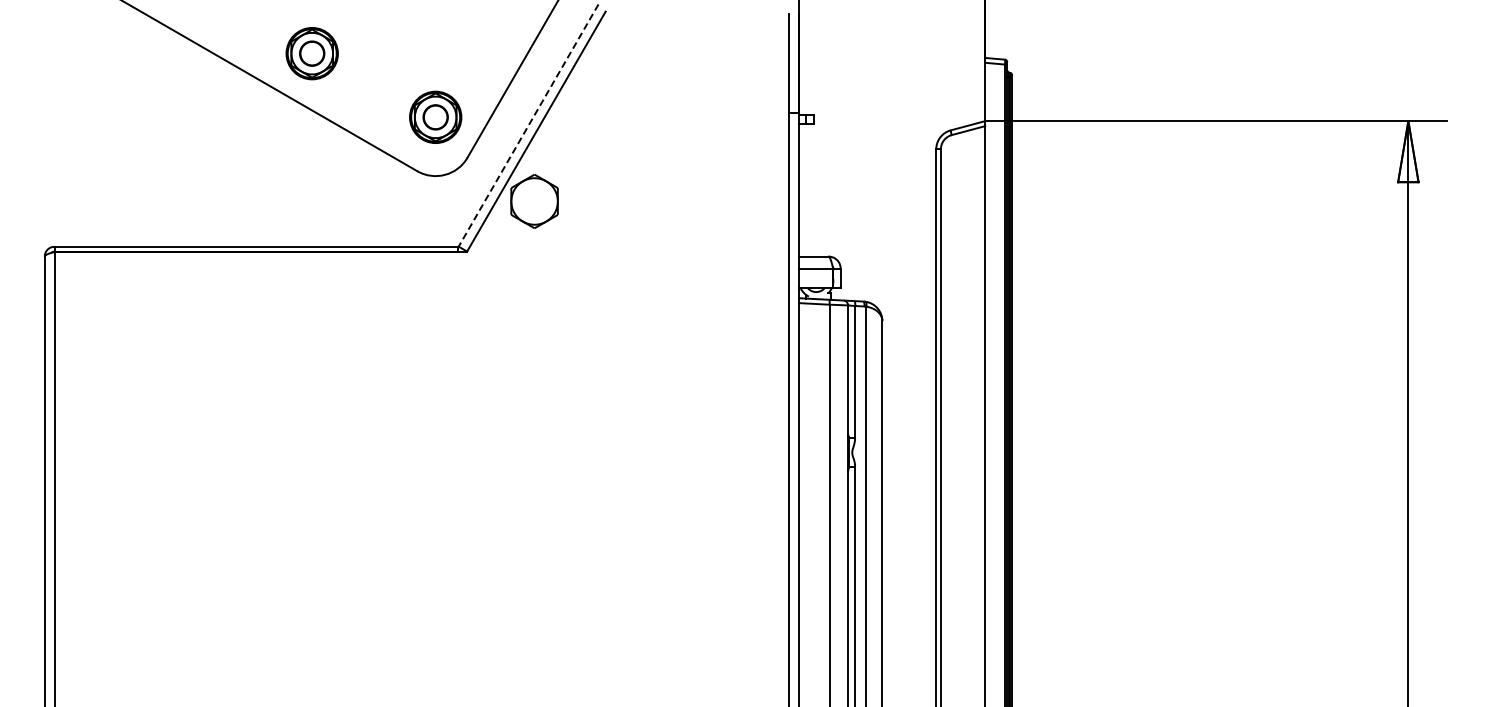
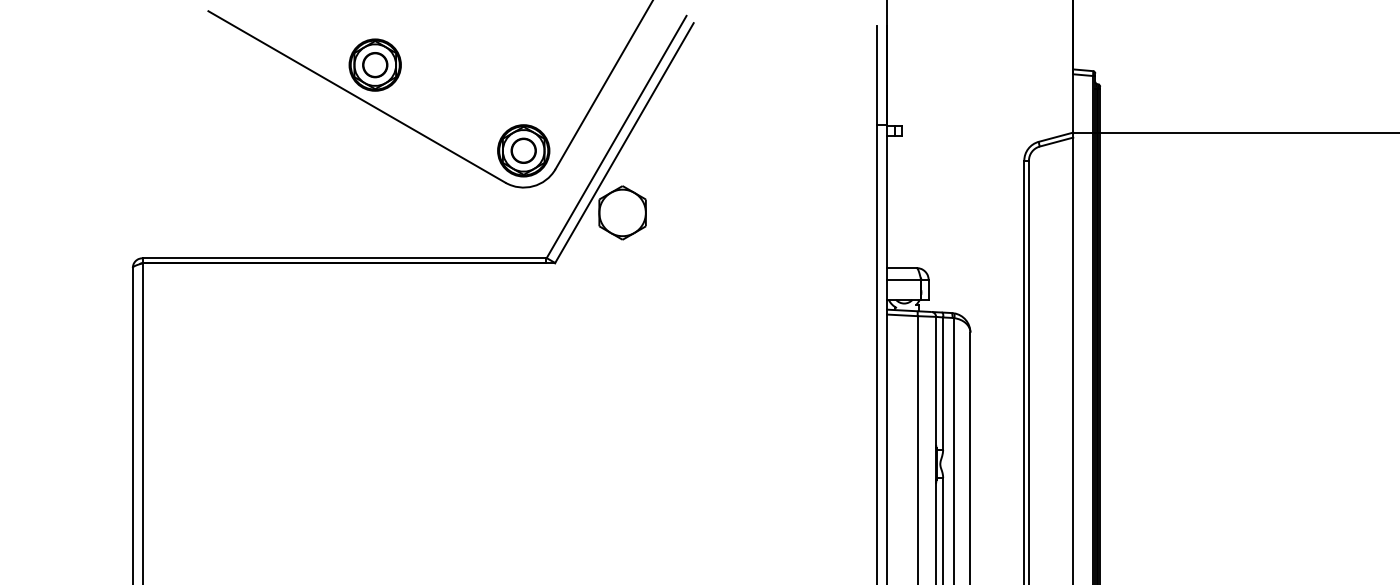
part: (311, 53) -> (374, 64), moved
part: (435, 116) -> (523, 149), moved
line: (528, 125) -> (616, 136), dashed -> solid

